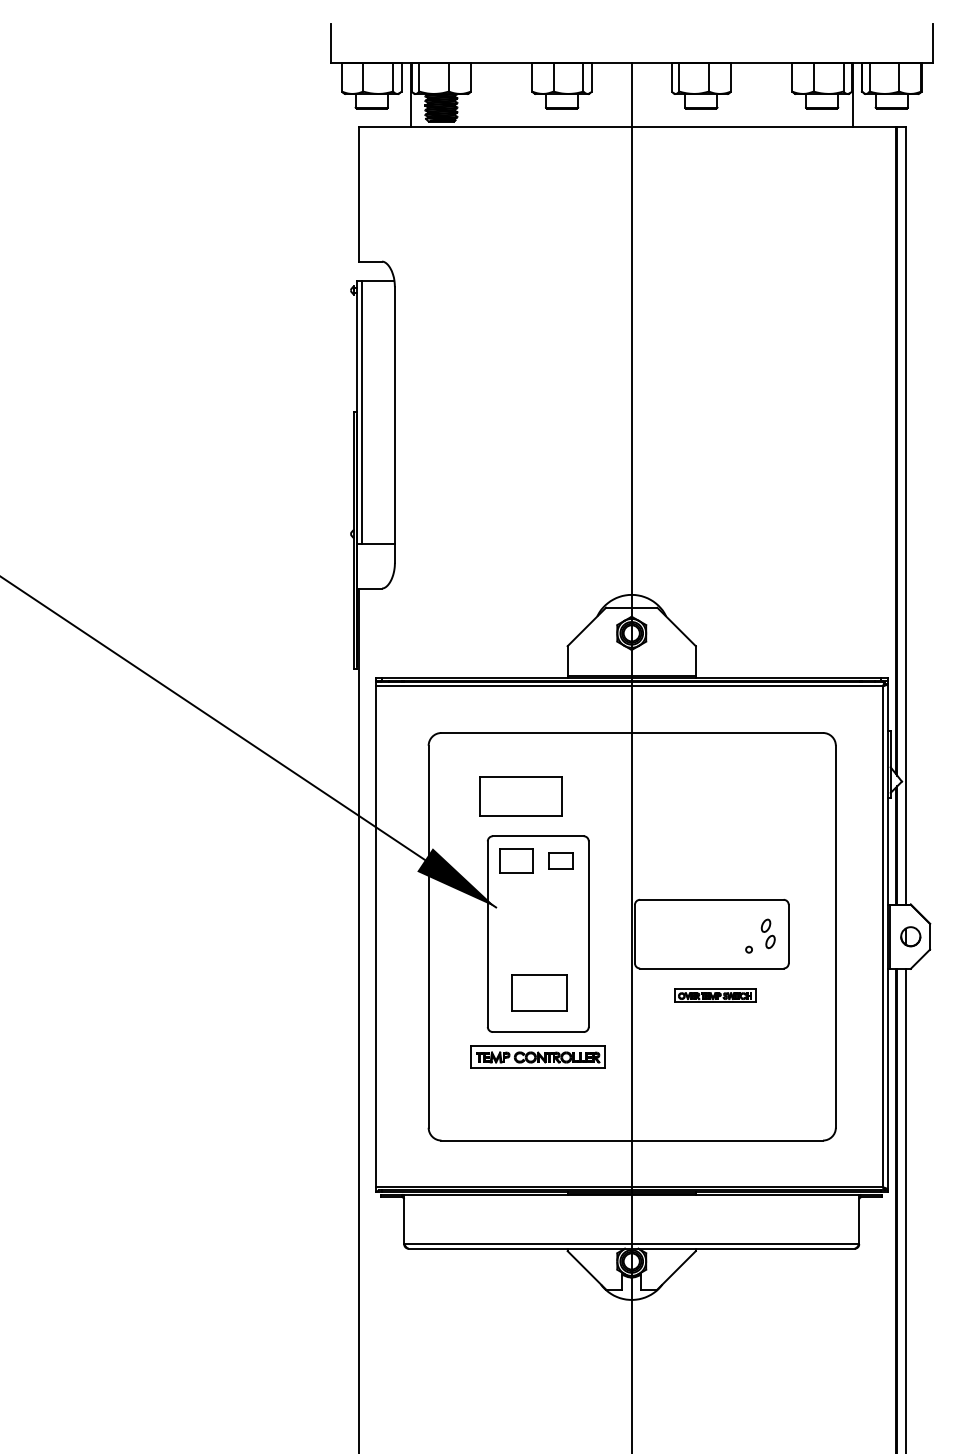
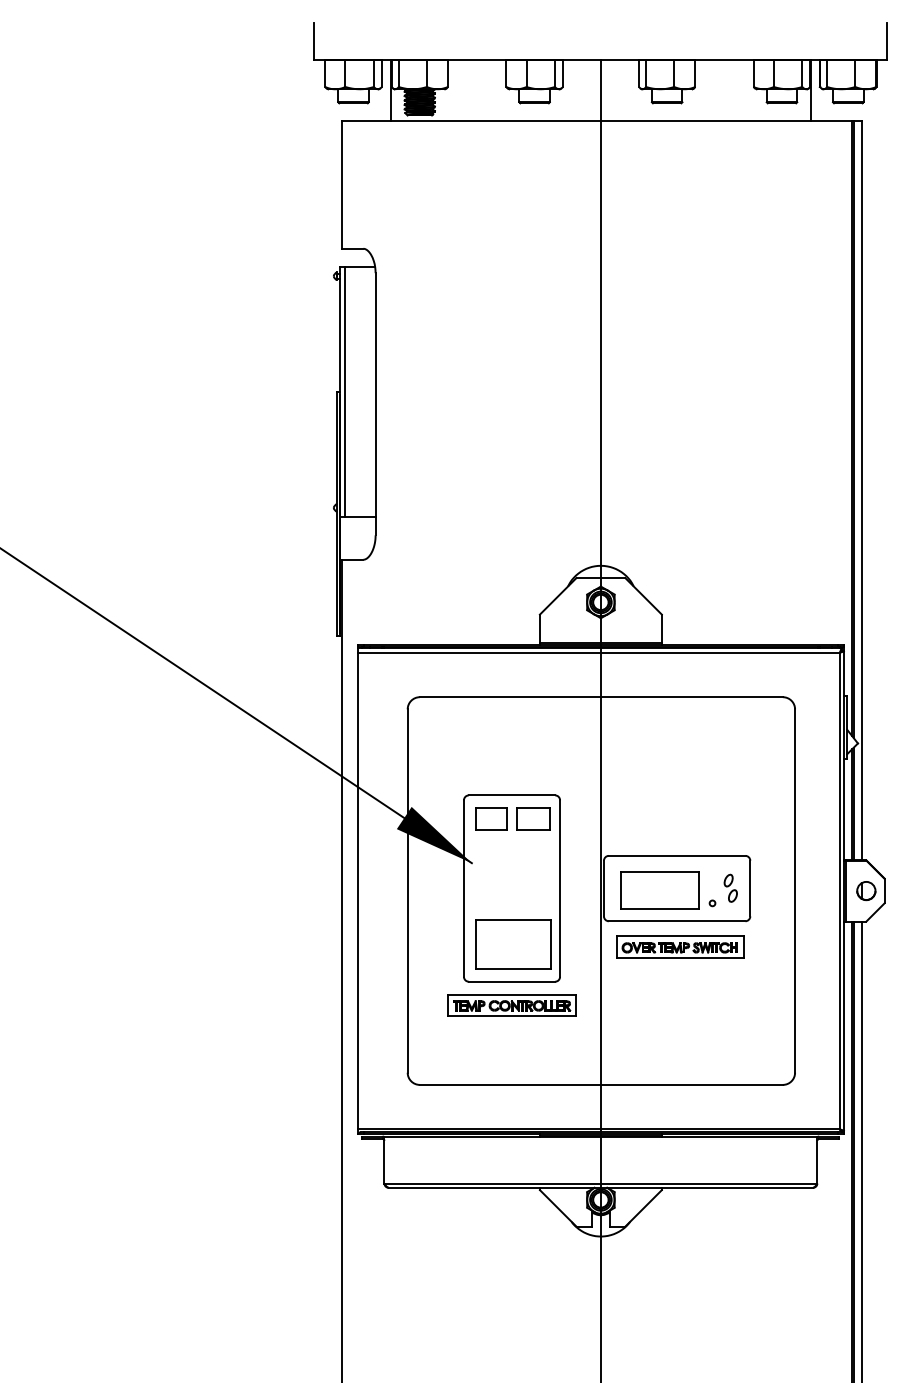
part: (519, 796) -> (659, 890), moved
part: (560, 860) -> (533, 818), size x1.43
part: (539, 992) -> (513, 944), size x1.43
part: (715, 995) -> (680, 946), size x1.67

